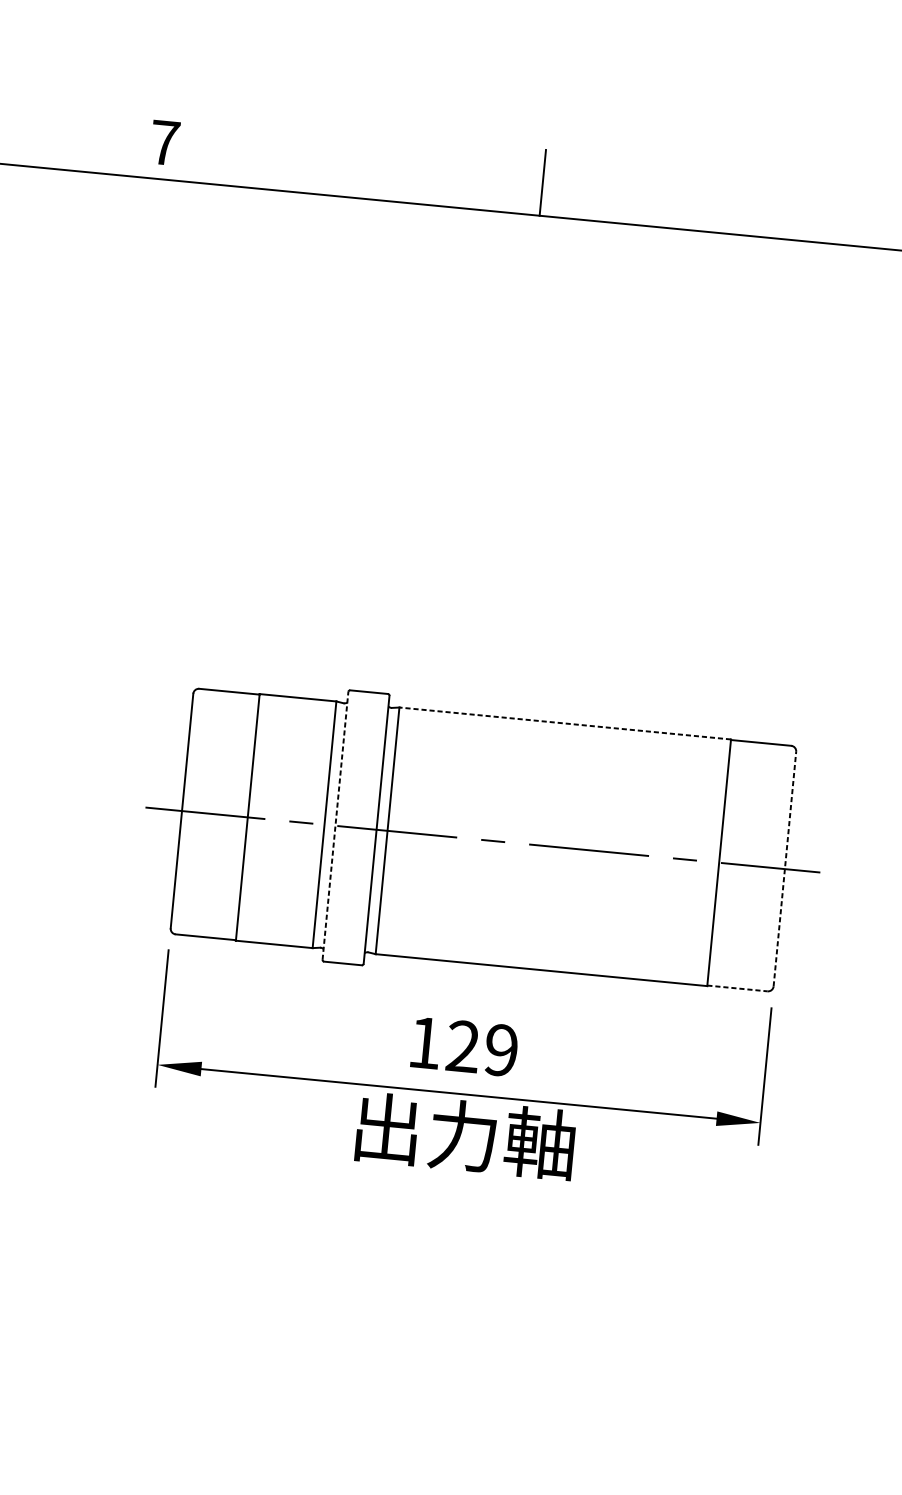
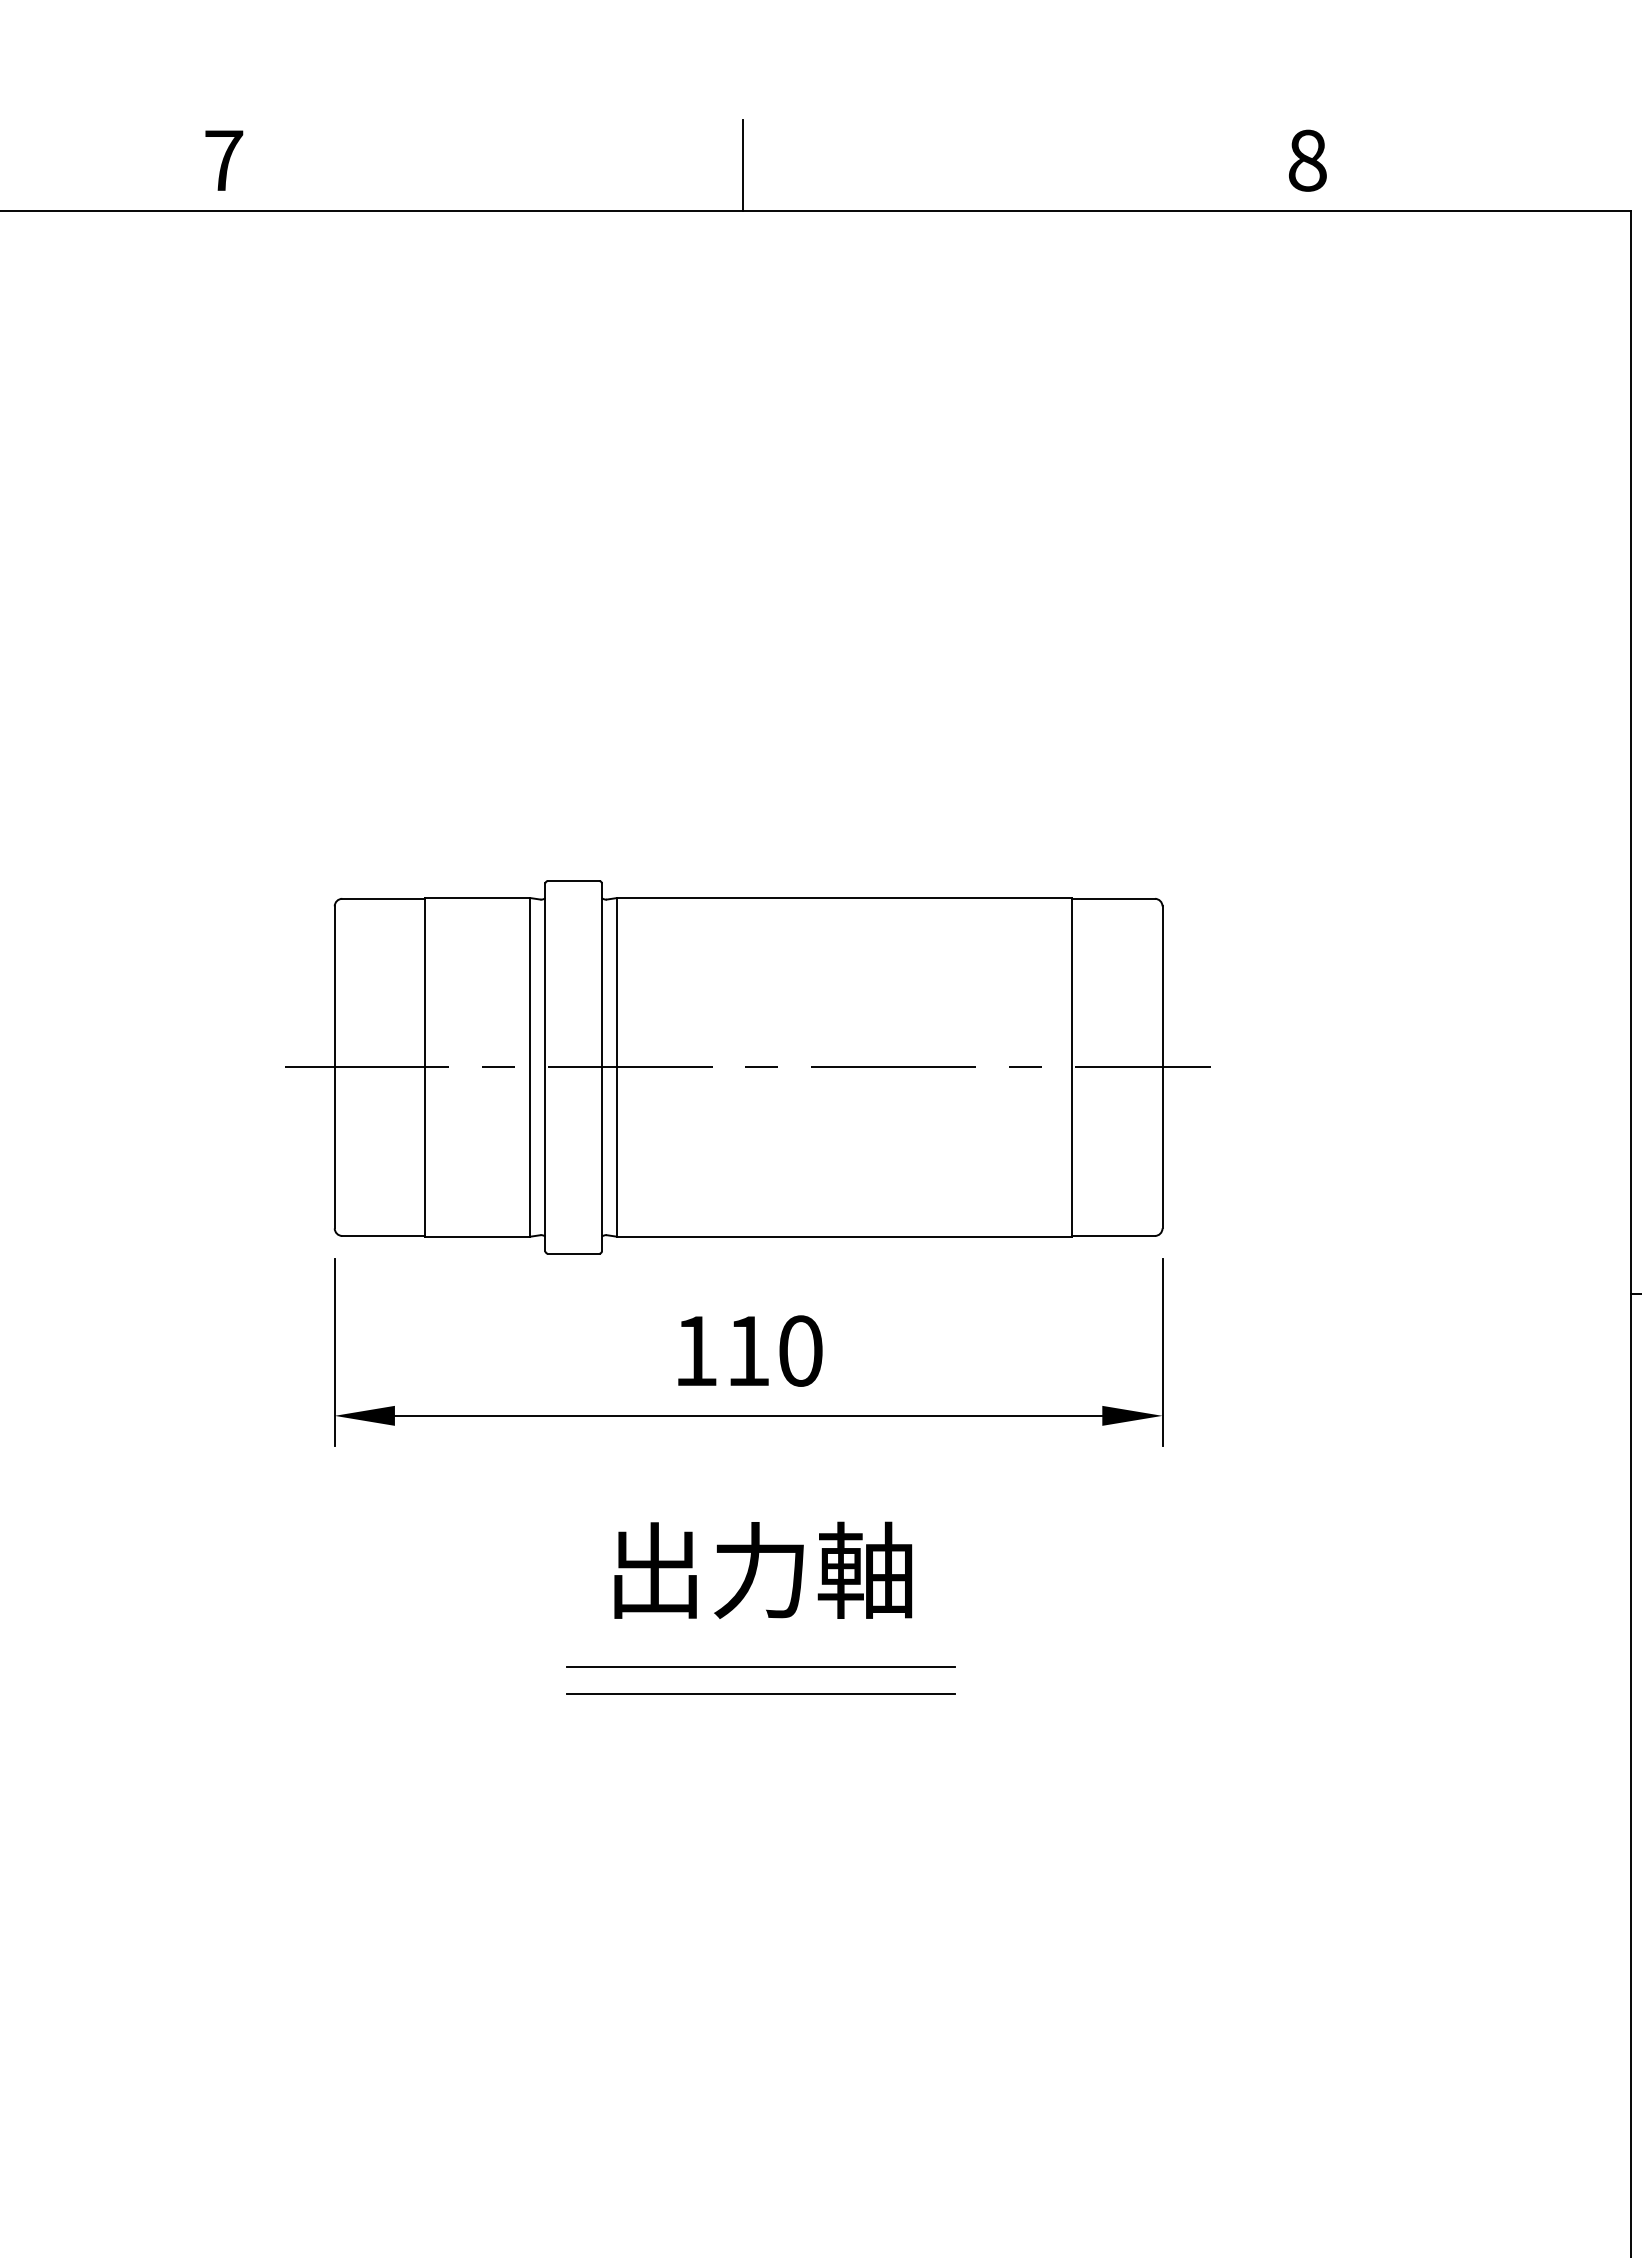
line: (565, 723) -> (844, 898), dashed -> solid
line: (335, 825) -> (545, 1067), dashed -> solid
line: (784, 868) -> (1162, 1066), dashed -> solid
line: (738, 988) -> (1114, 1235), dashed -> solid
text: (482, 1048) -> (774, 1350), 129 -> 110
text: (465, 1135) -> (763, 1569), moved
line: (450, 1277) -> (760, 1666), added
line: (448, 1297) -> (760, 1694), added

